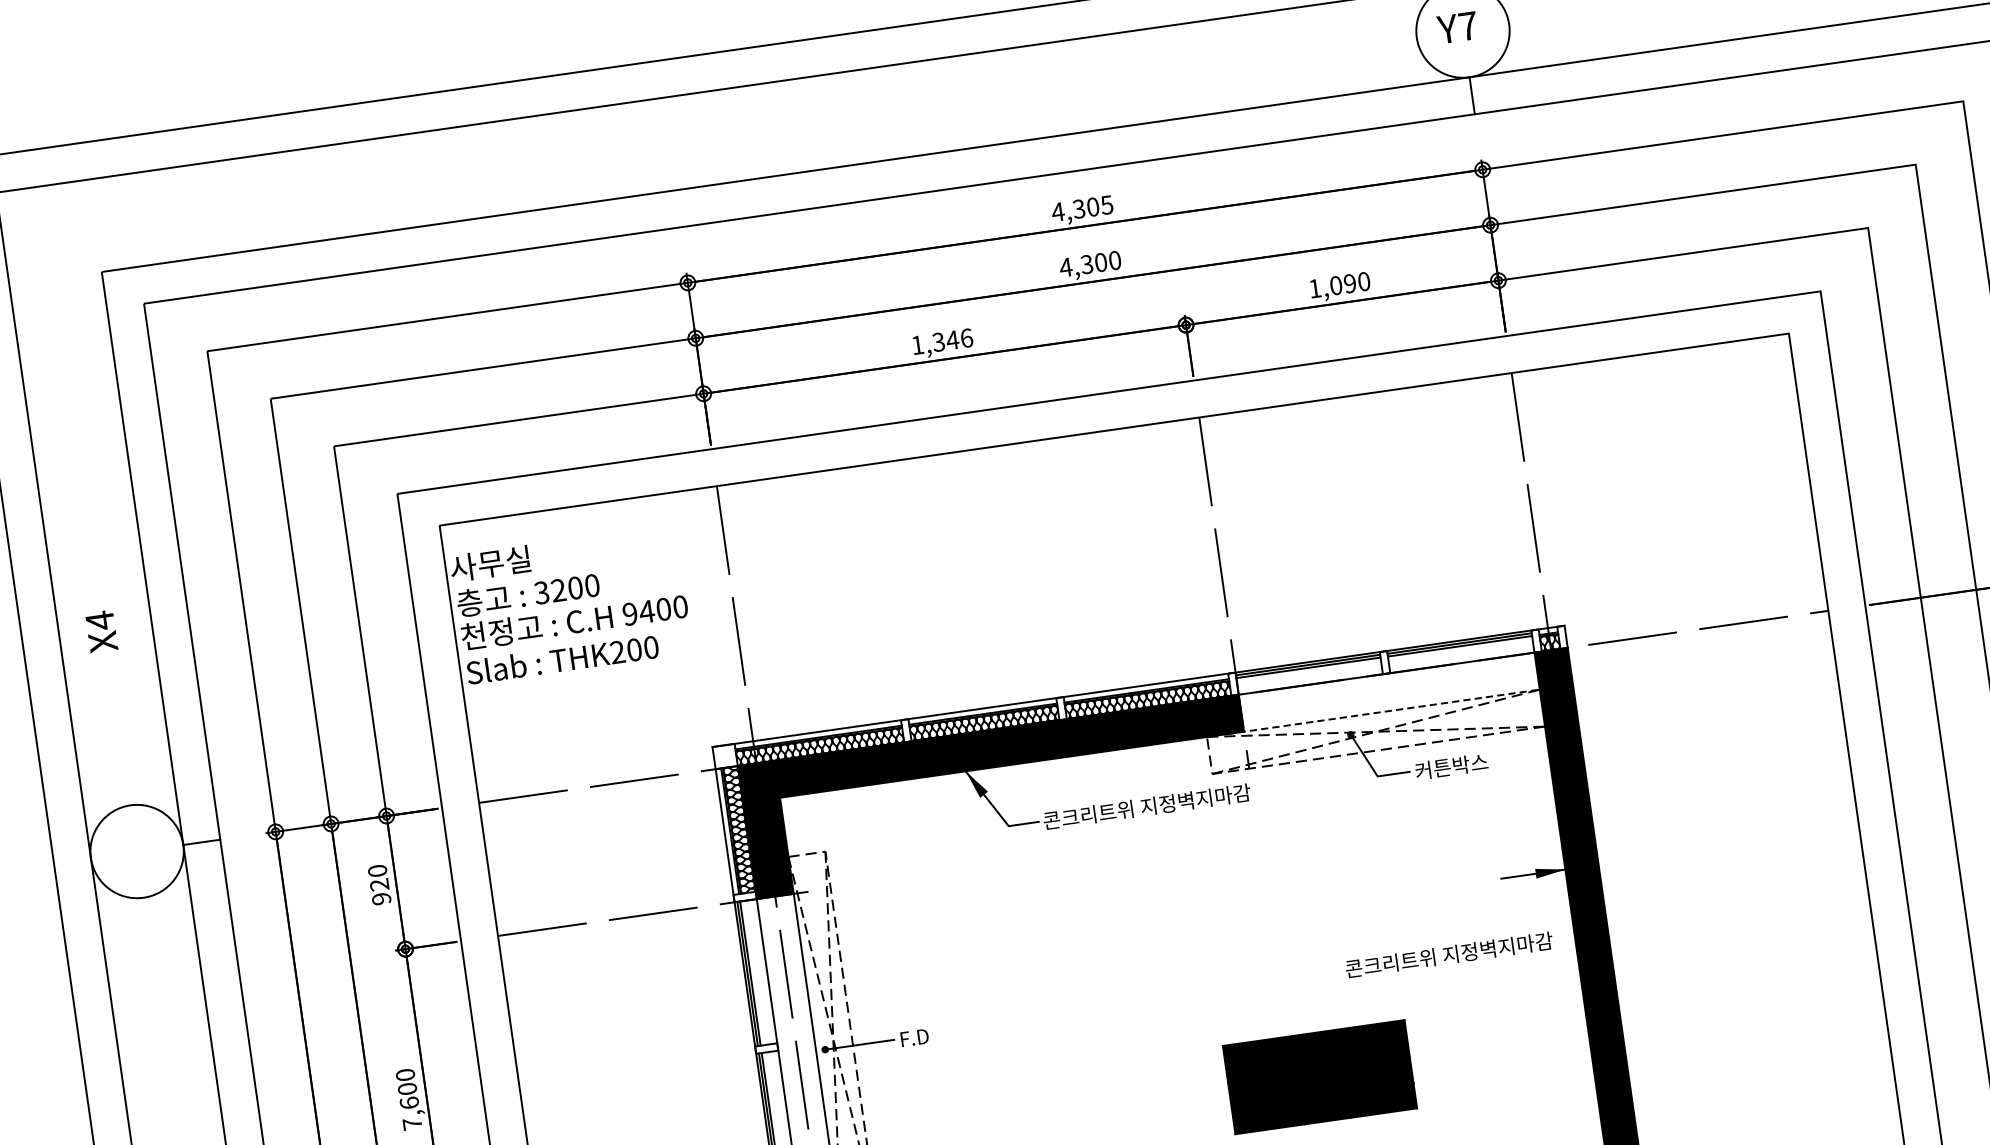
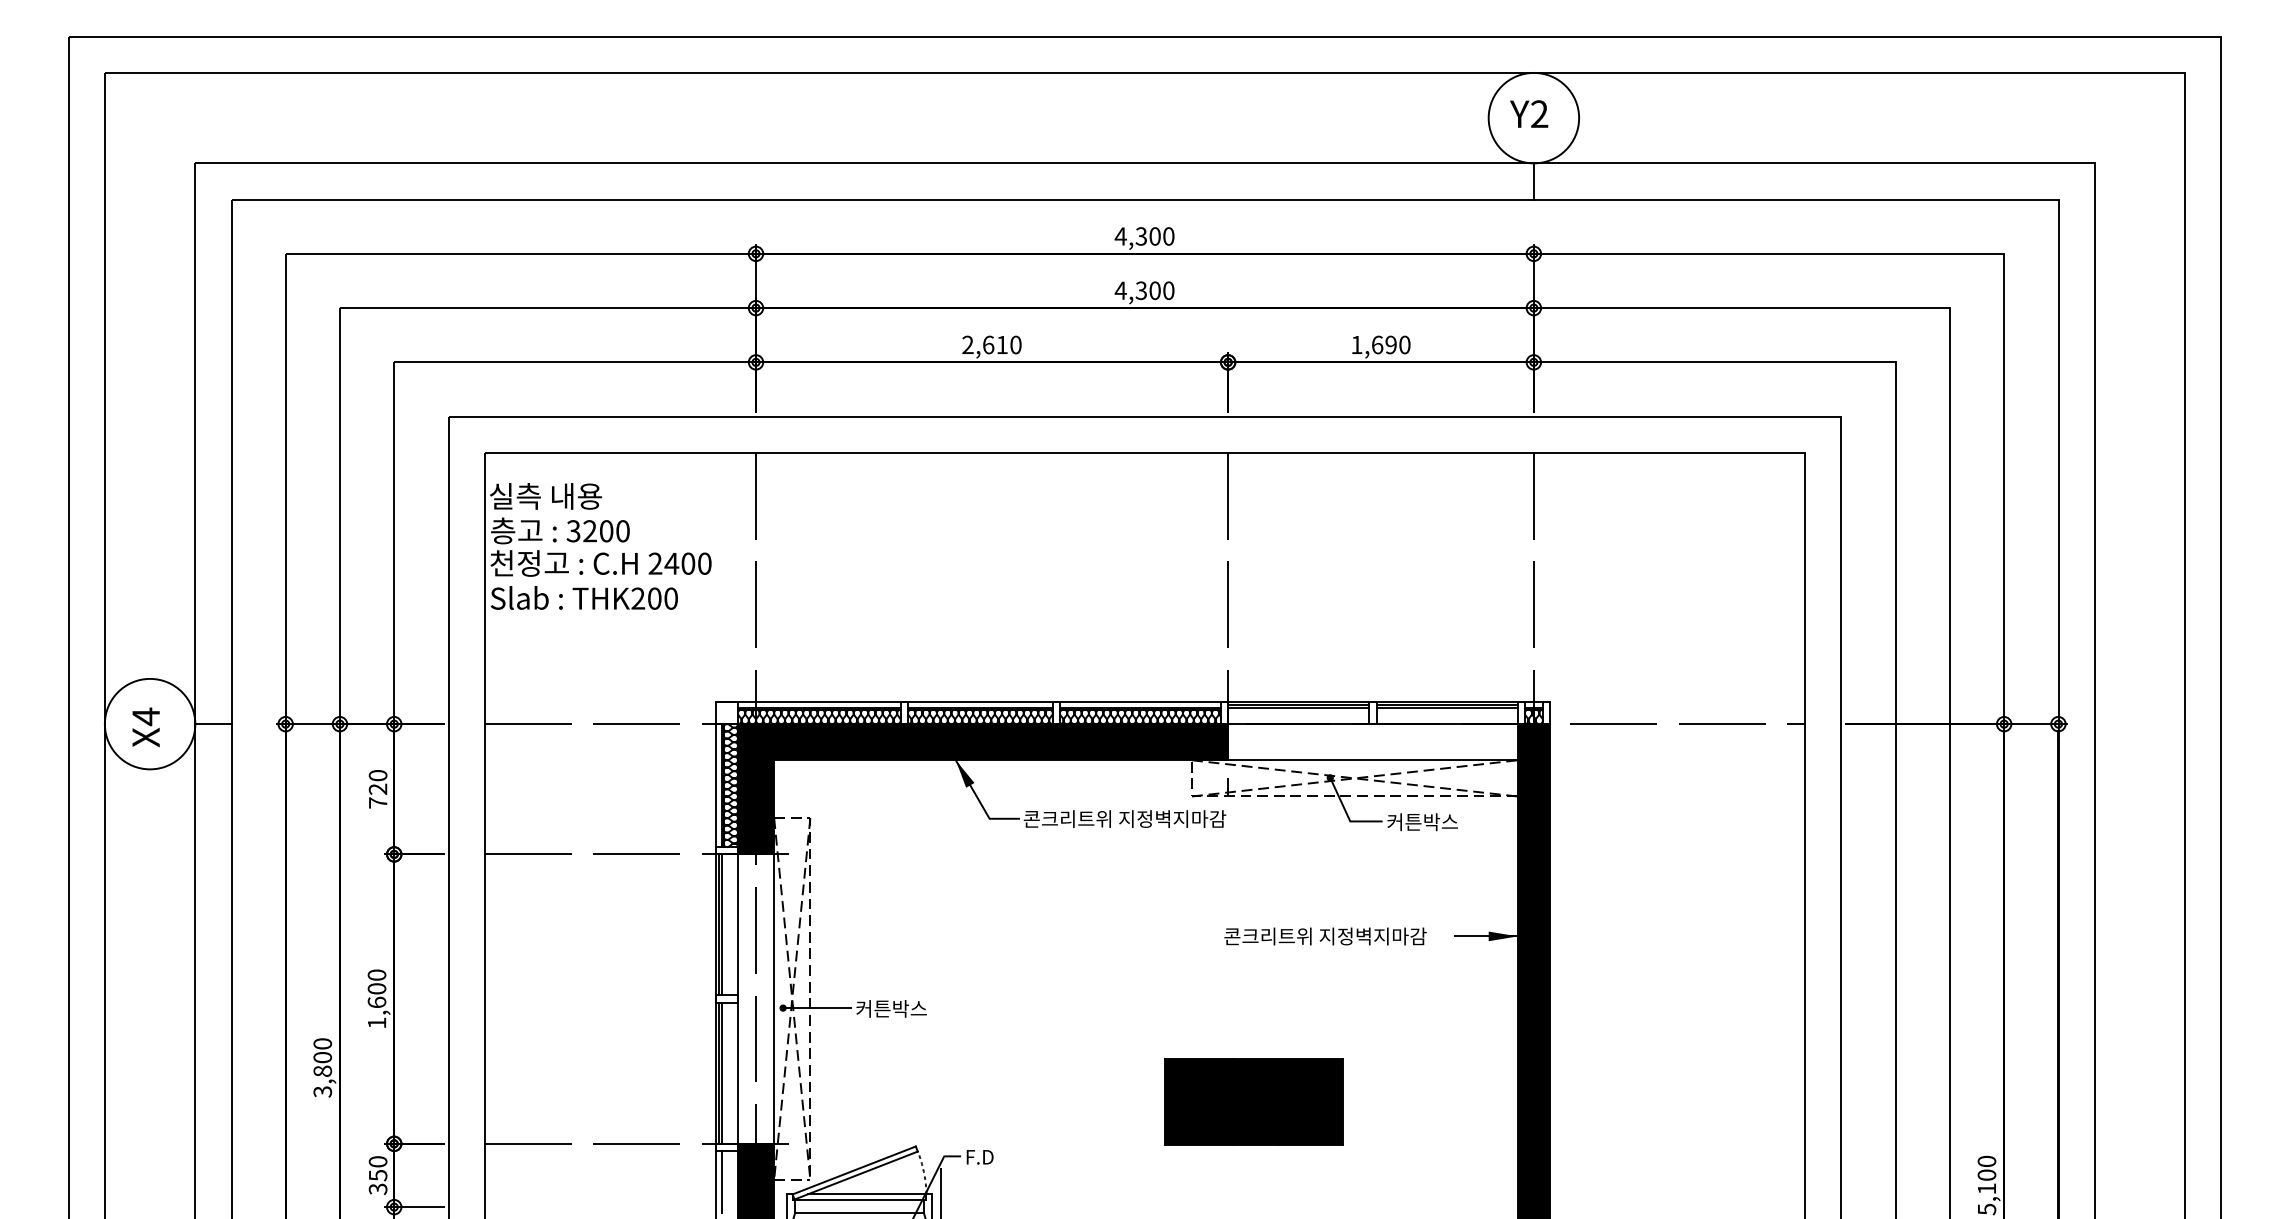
text: (1468, 25) -> (1539, 113), Y7 -> Y2
text: (1106, 205) -> (1168, 236), 4,305 -> 4,300
text: (1336, 285) -> (1377, 344), 1,090 -> 1,690
text: (941, 341) -> (991, 344), 1,346 -> 2,610
text: (508, 561) -> (545, 496), 사무실 -> 실측 내용
text: (630, 613) -> (655, 563), 9400 -> 2400
text: (101, 631) -> (145, 727), moved
line: (1383, 712) -> (1364, 760), dashed -> solid
text: (380, 898) -> (377, 802), 920 -> 720
text: (1449, 955) -> (1325, 936), moved
text: (936, 1034) -> (891, 1008), F.D -> 커튼박스
text: (412, 1123) -> (377, 1022), 7,600 -> 1,600

